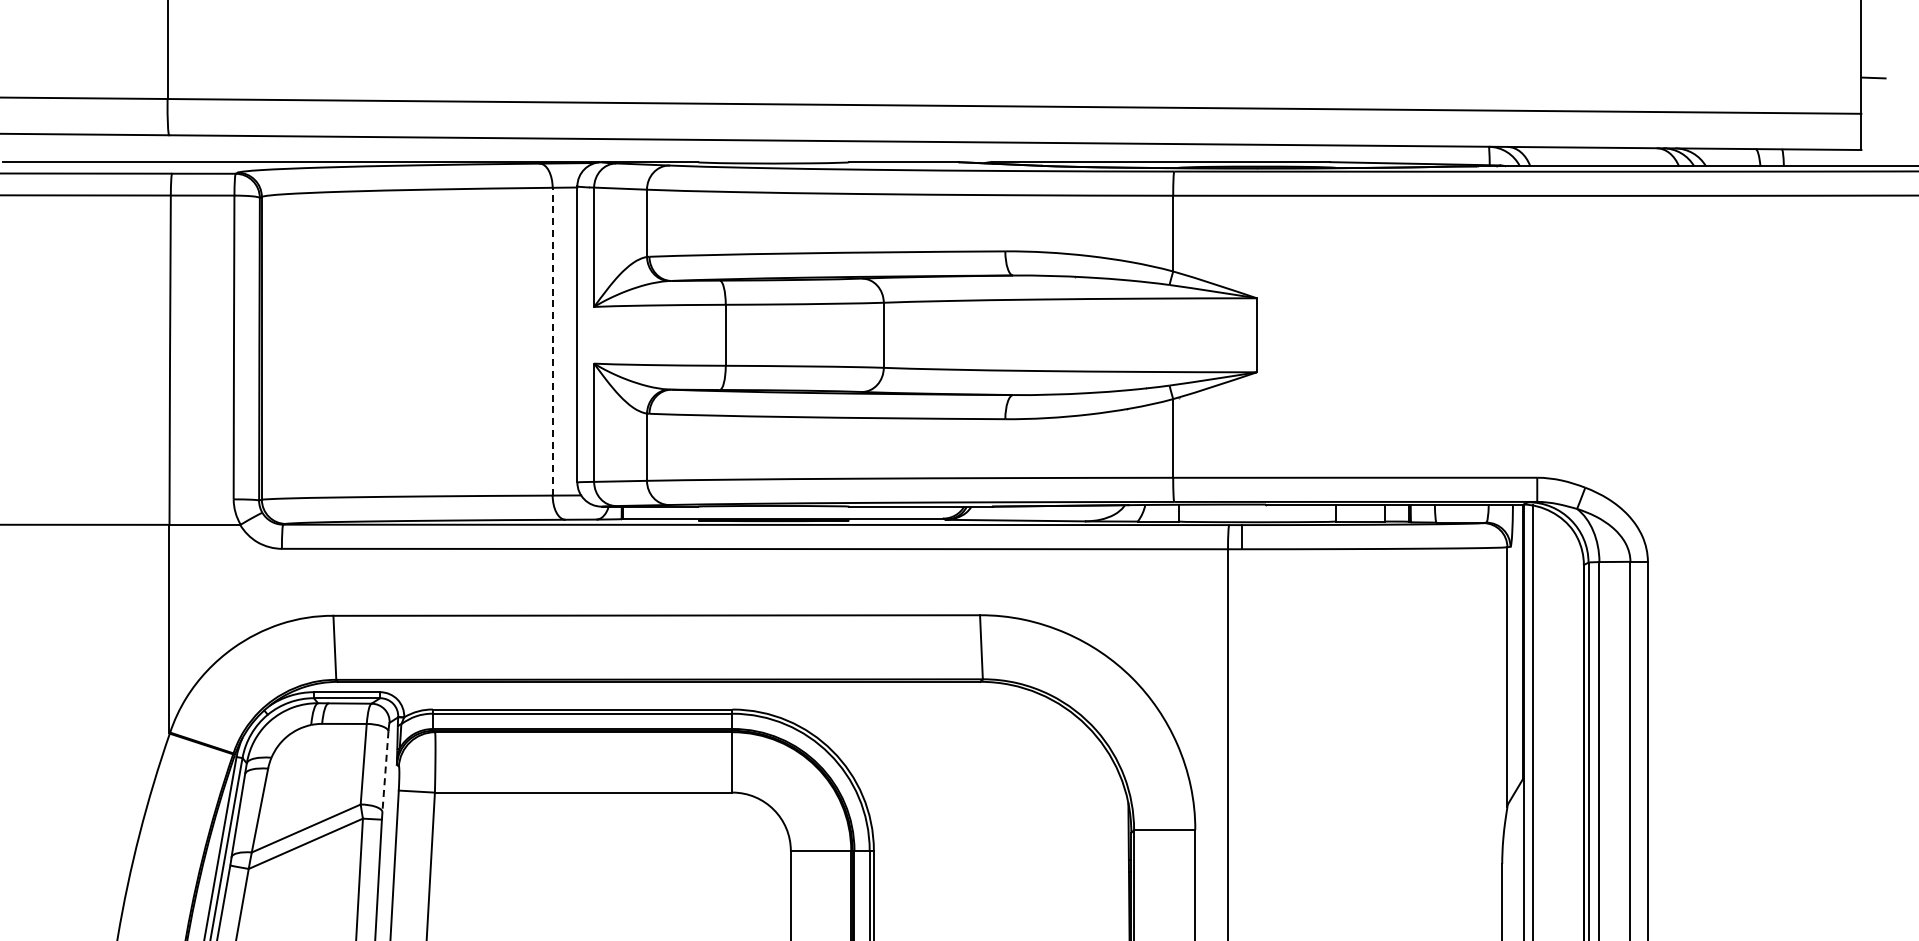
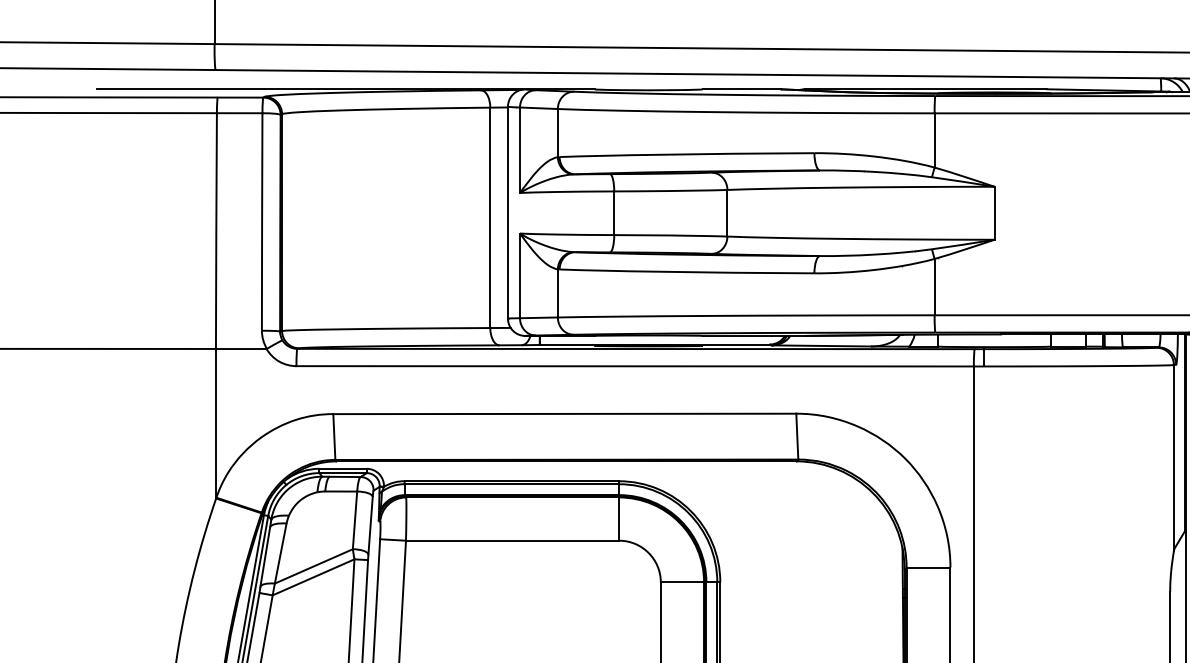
line: (552, 341) -> (490, 217), dashed -> solid
line: (385, 772) -> (370, 526), dashed -> solid

